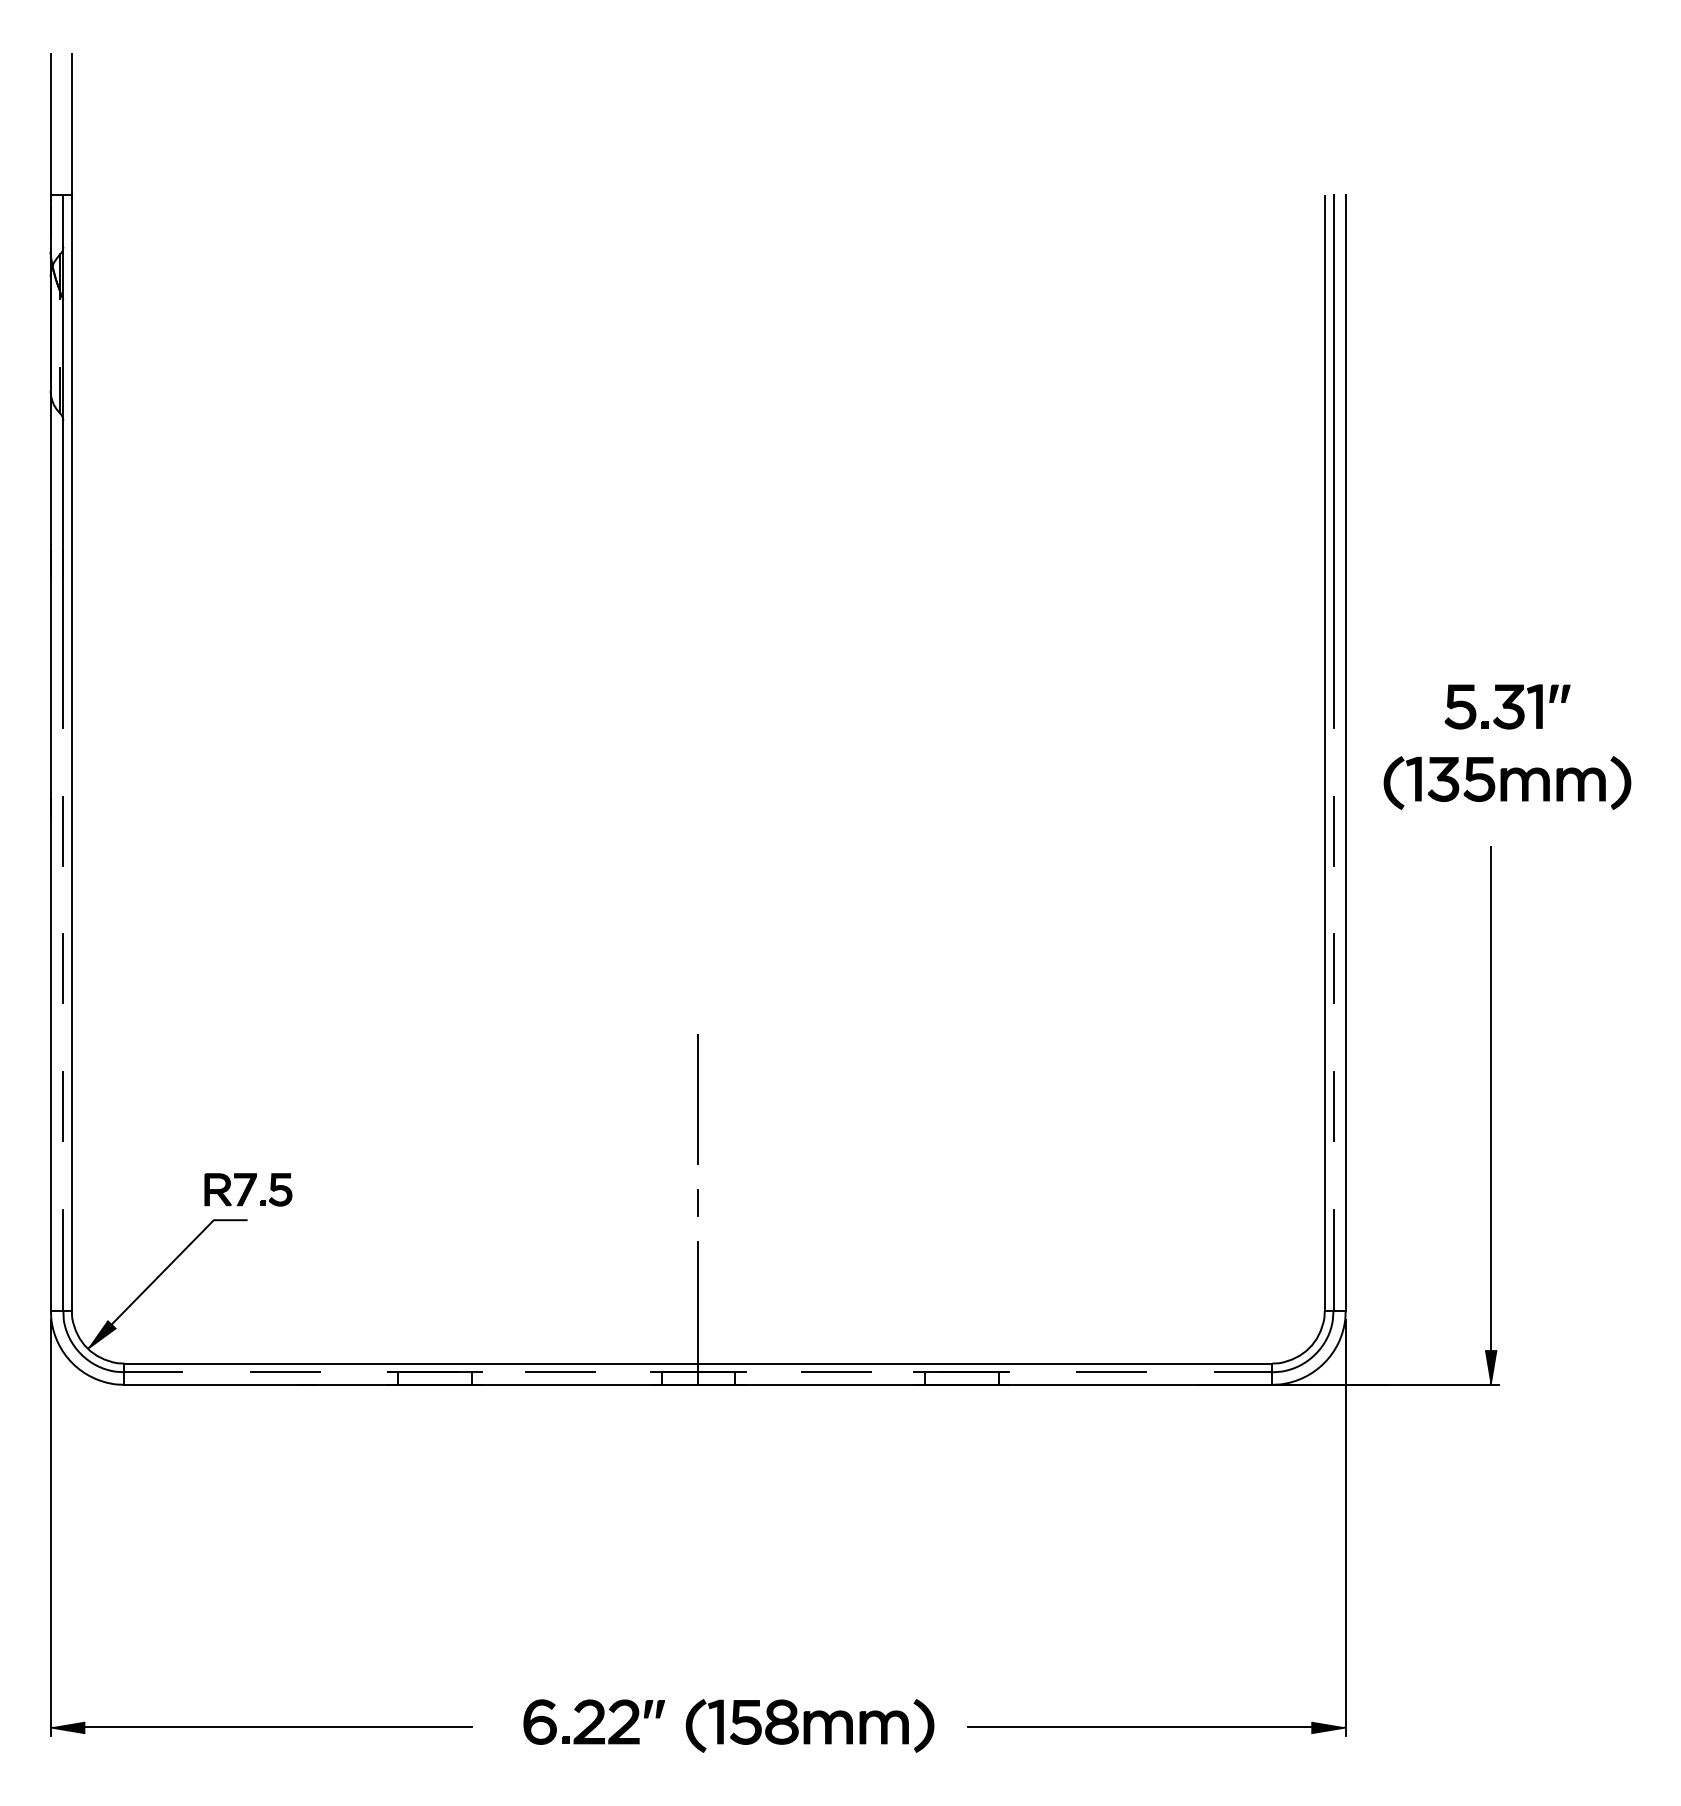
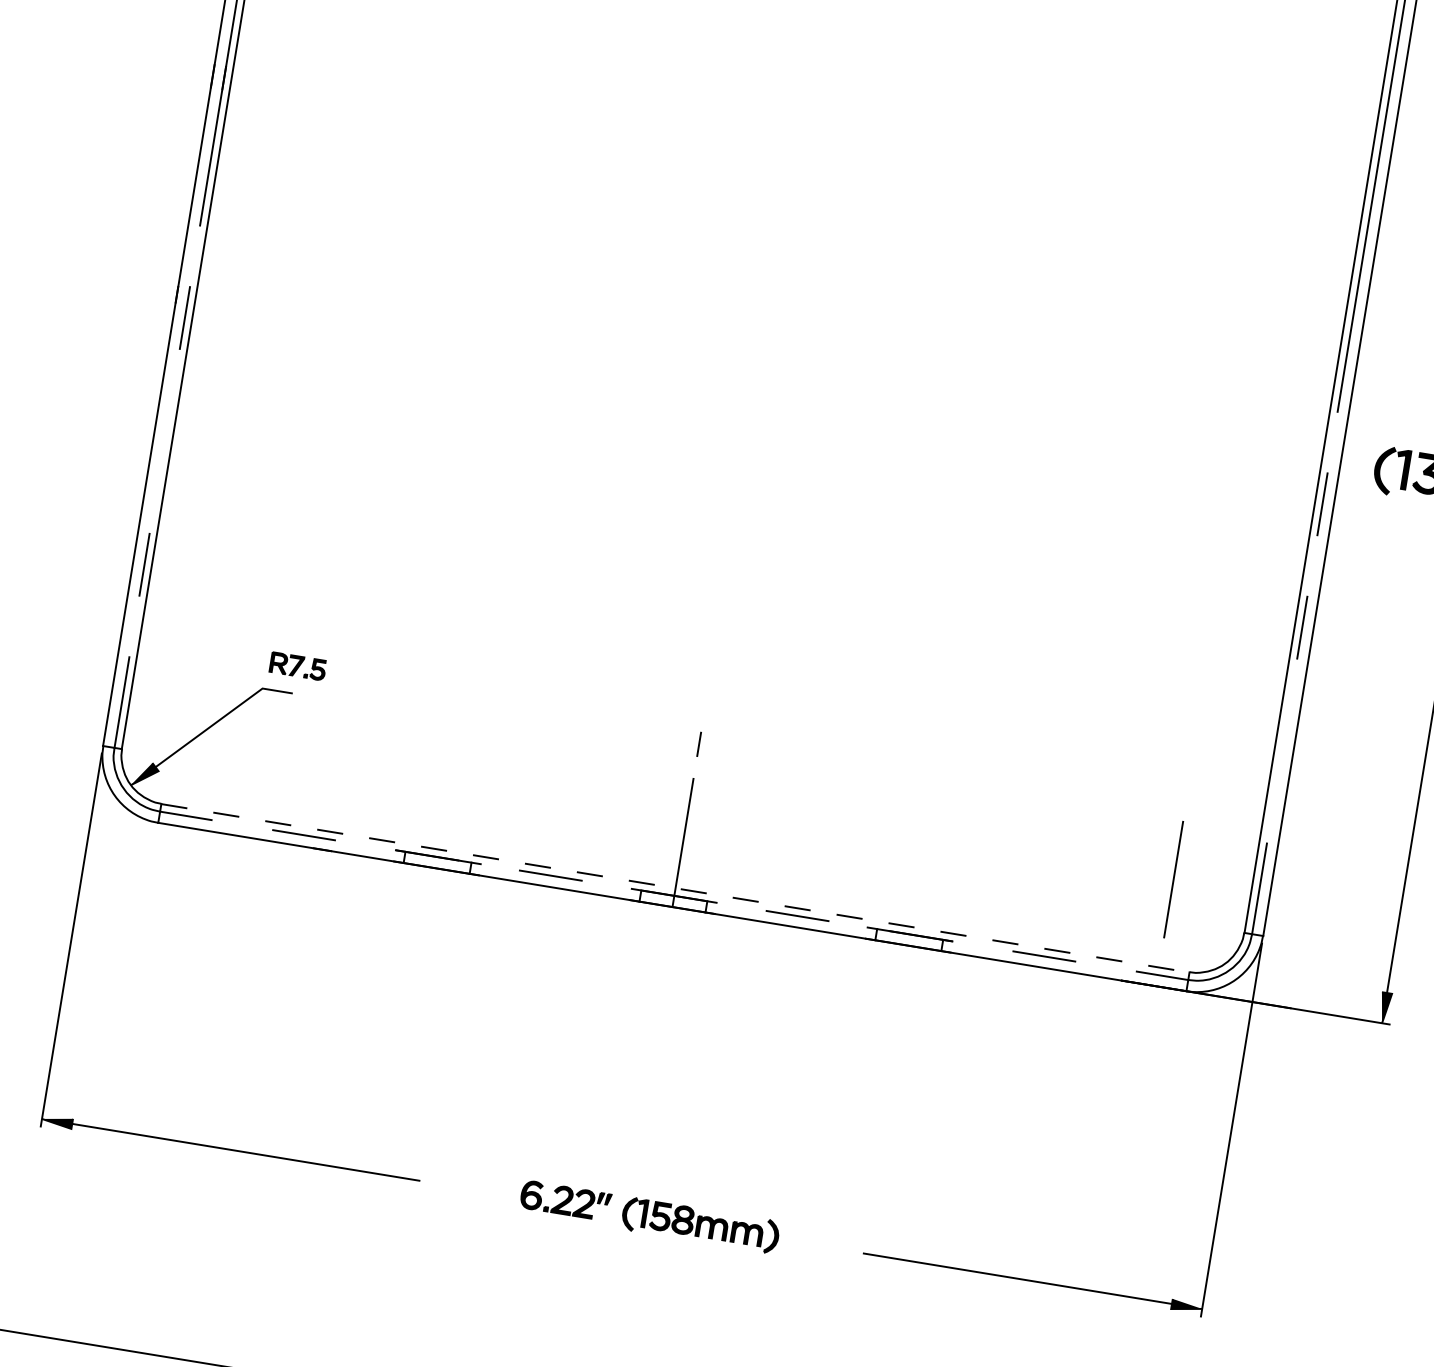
line: (63, 968) -> (164, 441), removed
line: (697, 1099) -> (1172, 879), moved
line: (1333, 1106) -> (1282, 750), removed
part: (248, 1189) -> (298, 666), size x0.7
line: (698, 1363) -> (675, 887), solid -> dashed
part: (728, 1725) -> (649, 1216), size x0.7

